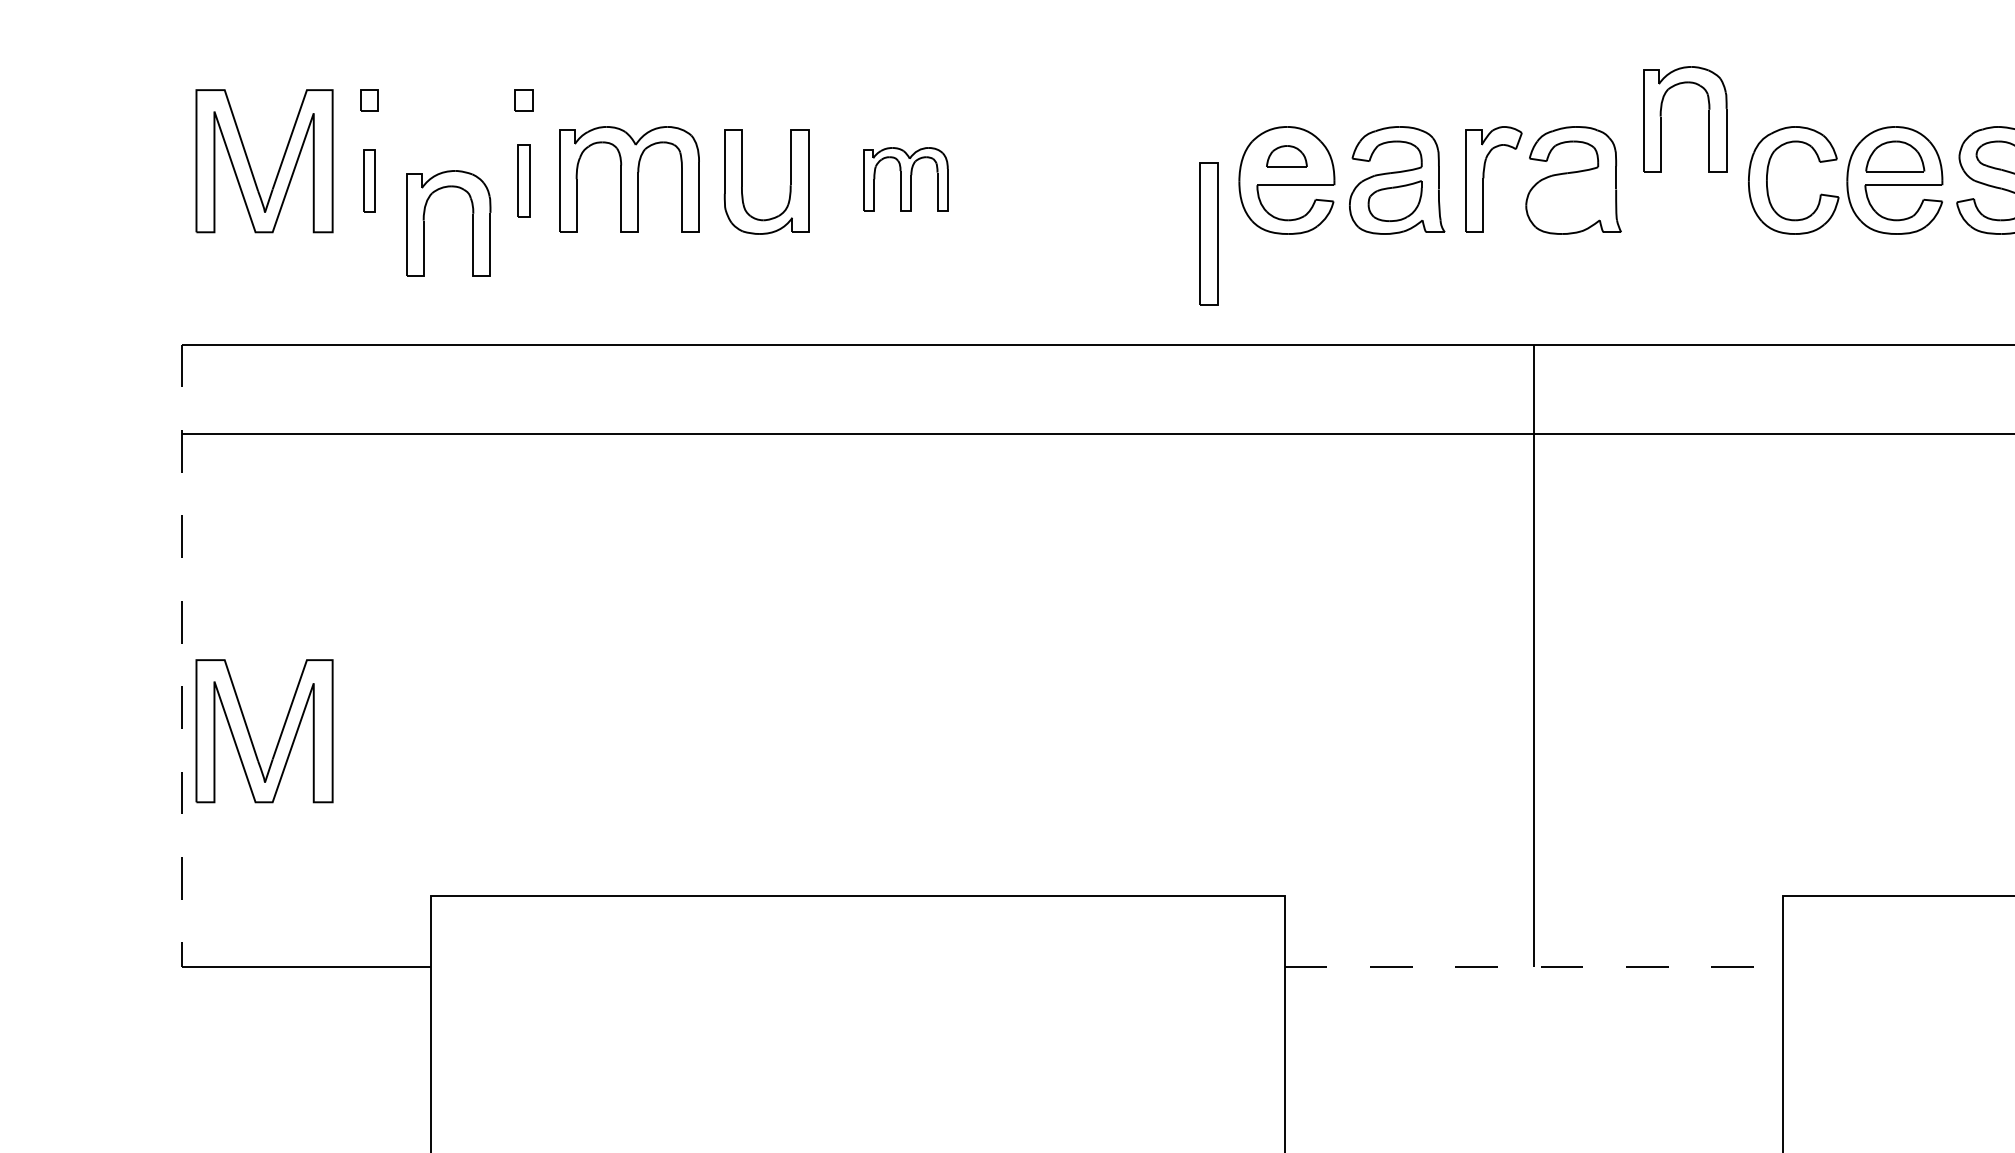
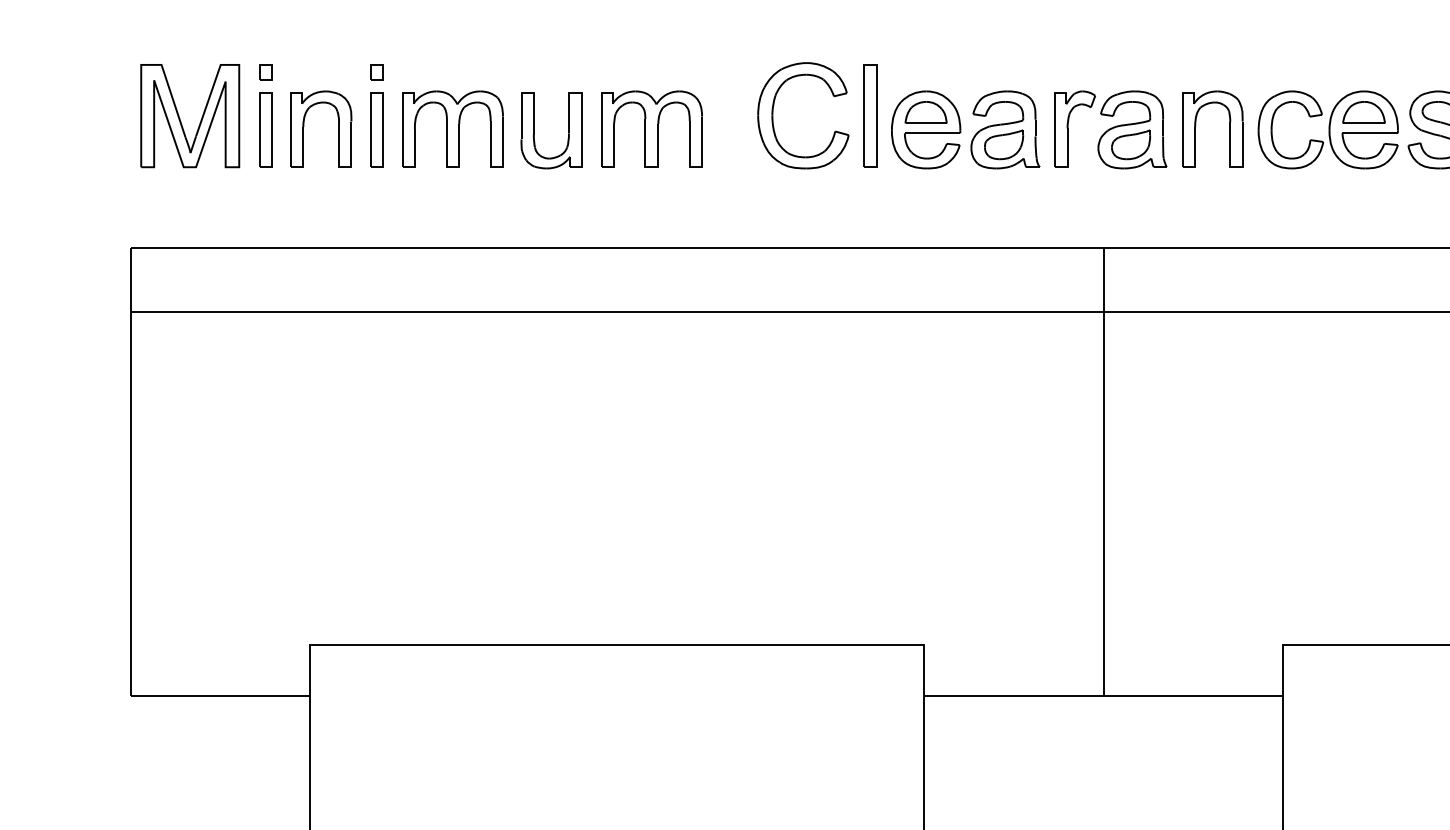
part: (1708, 119) -> (1229, 129), moved
part: (1286, 156) -> (925, 112), size x1.43
part: (1074, 160) -> (773, 115), added
part: (905, 179) -> (651, 129), size x1.67
part: (369, 180) -> (265, 129), size x1.67
part: (523, 180) -> (376, 129), size x1.43
part: (1571, 200) -> (1130, 144), added
part: (424, 223) -> (303, 129), moved
part: (1208, 233) -> (869, 115), moved
line: (181, 656) -> (130, 472), dashed -> solid
part: (250, 734) -> (180, 528), removed
line: (1533, 967) -> (1103, 696), dashed -> solid

